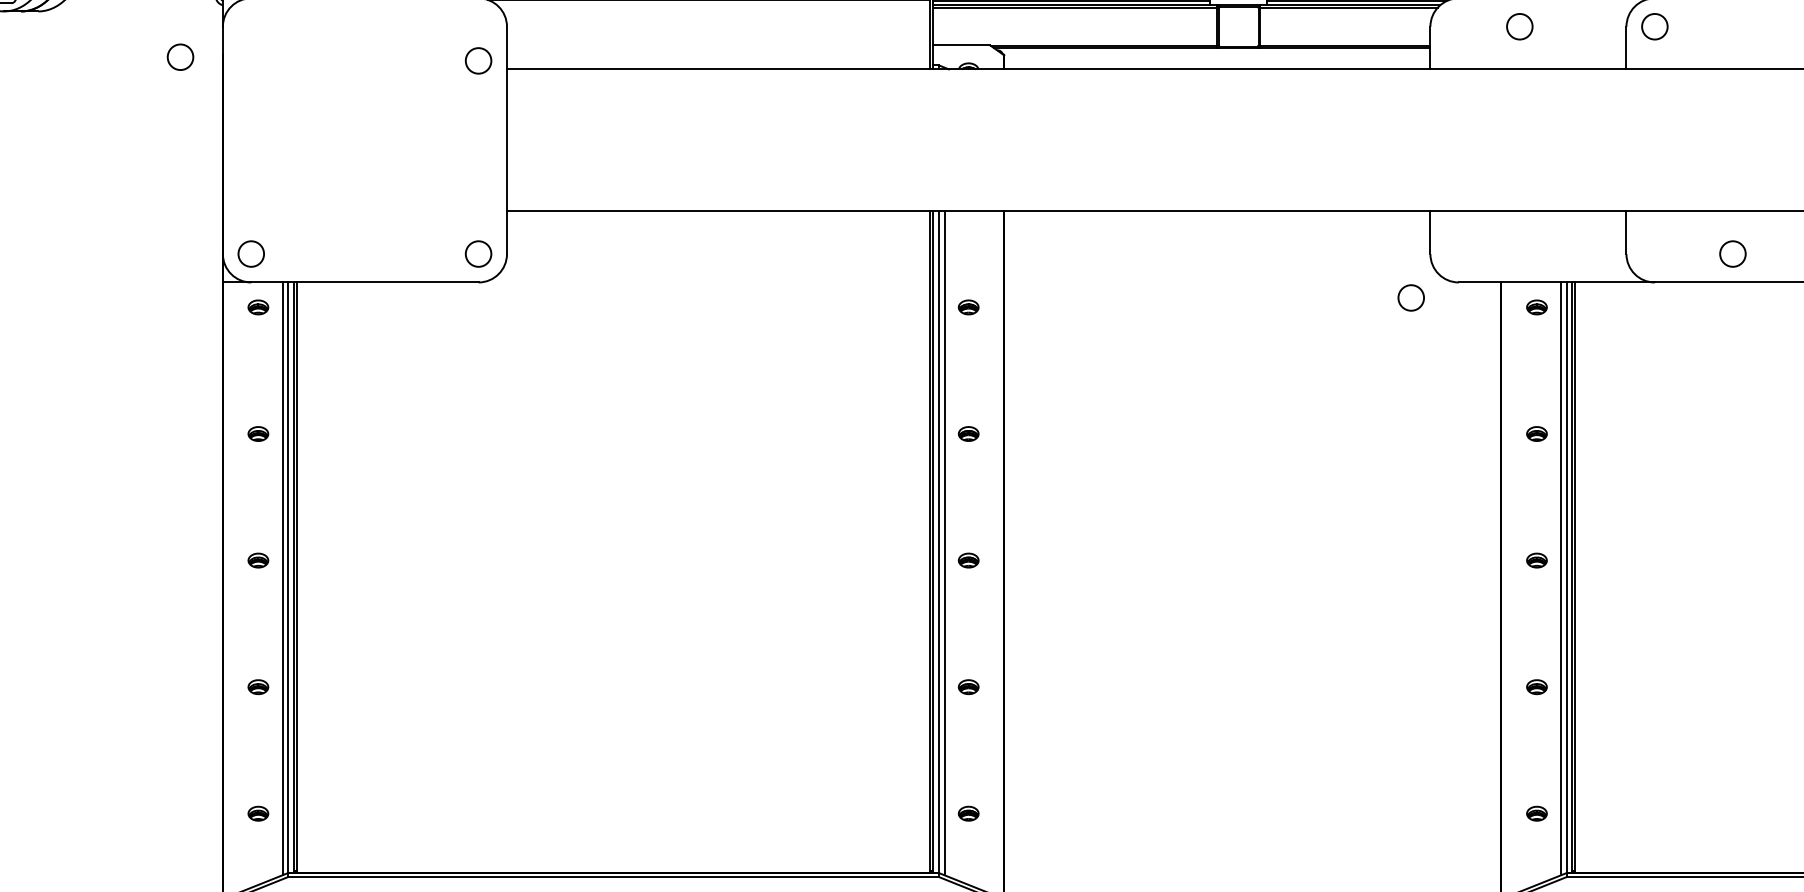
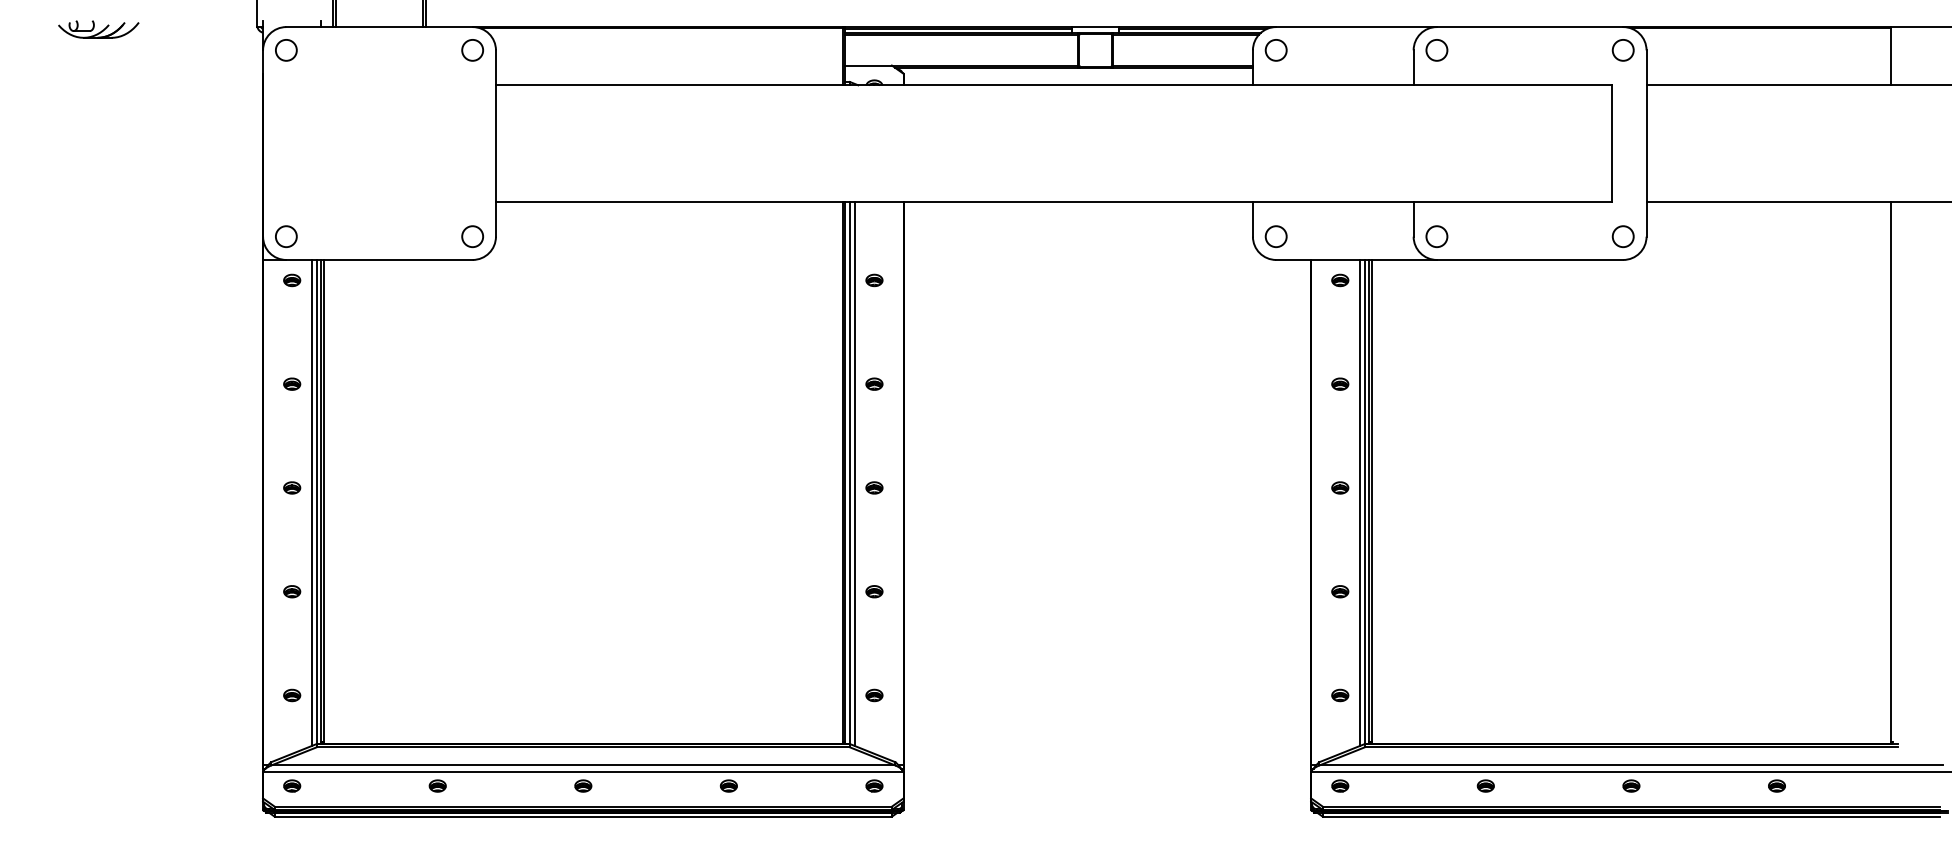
circle: (1518, 26) -> (1275, 50), moved
circle: (180, 57) -> (286, 50), moved
circle: (478, 61) -> (472, 50), moved
circle: (1732, 253) -> (1436, 236), moved
circle: (1410, 297) -> (1275, 236), moved

